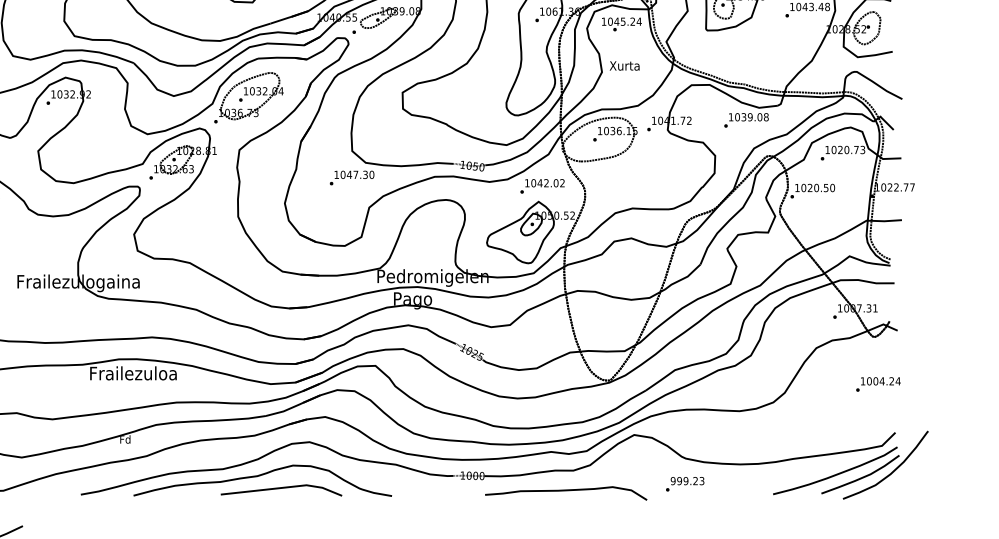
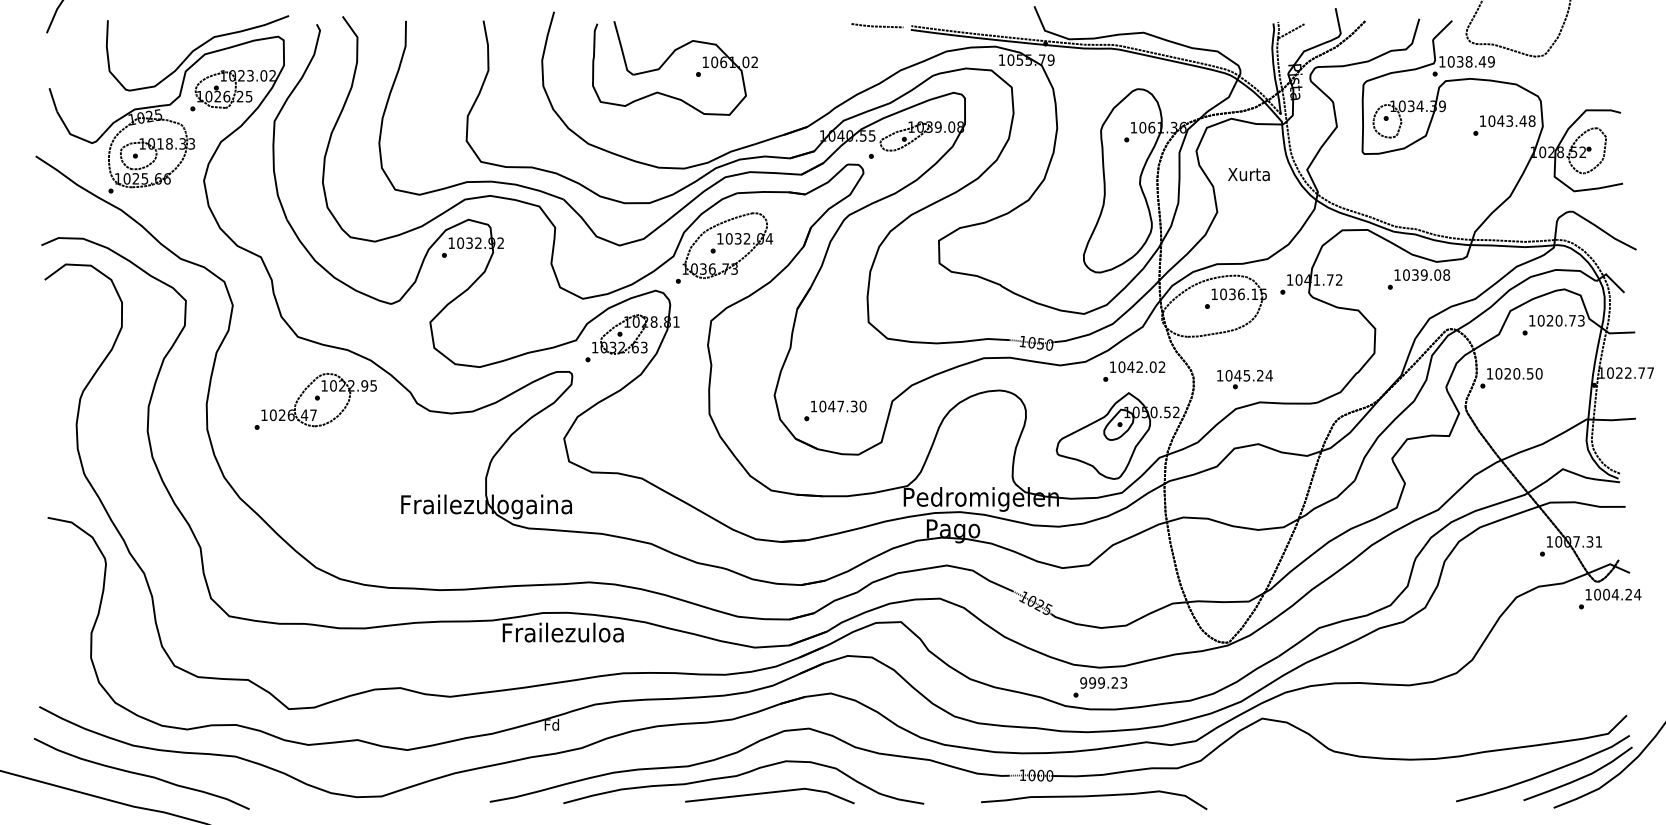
text: (621, 24) -> (1244, 379), moved
text: (624, 65) -> (1248, 174), moved
text: (352, 177) -> (835, 410), moved
text: (878, 384) -> (1610, 598), moved
text: (685, 484) -> (1100, 687), moved
curve: (566, 490) -> (1094, 796), moved

